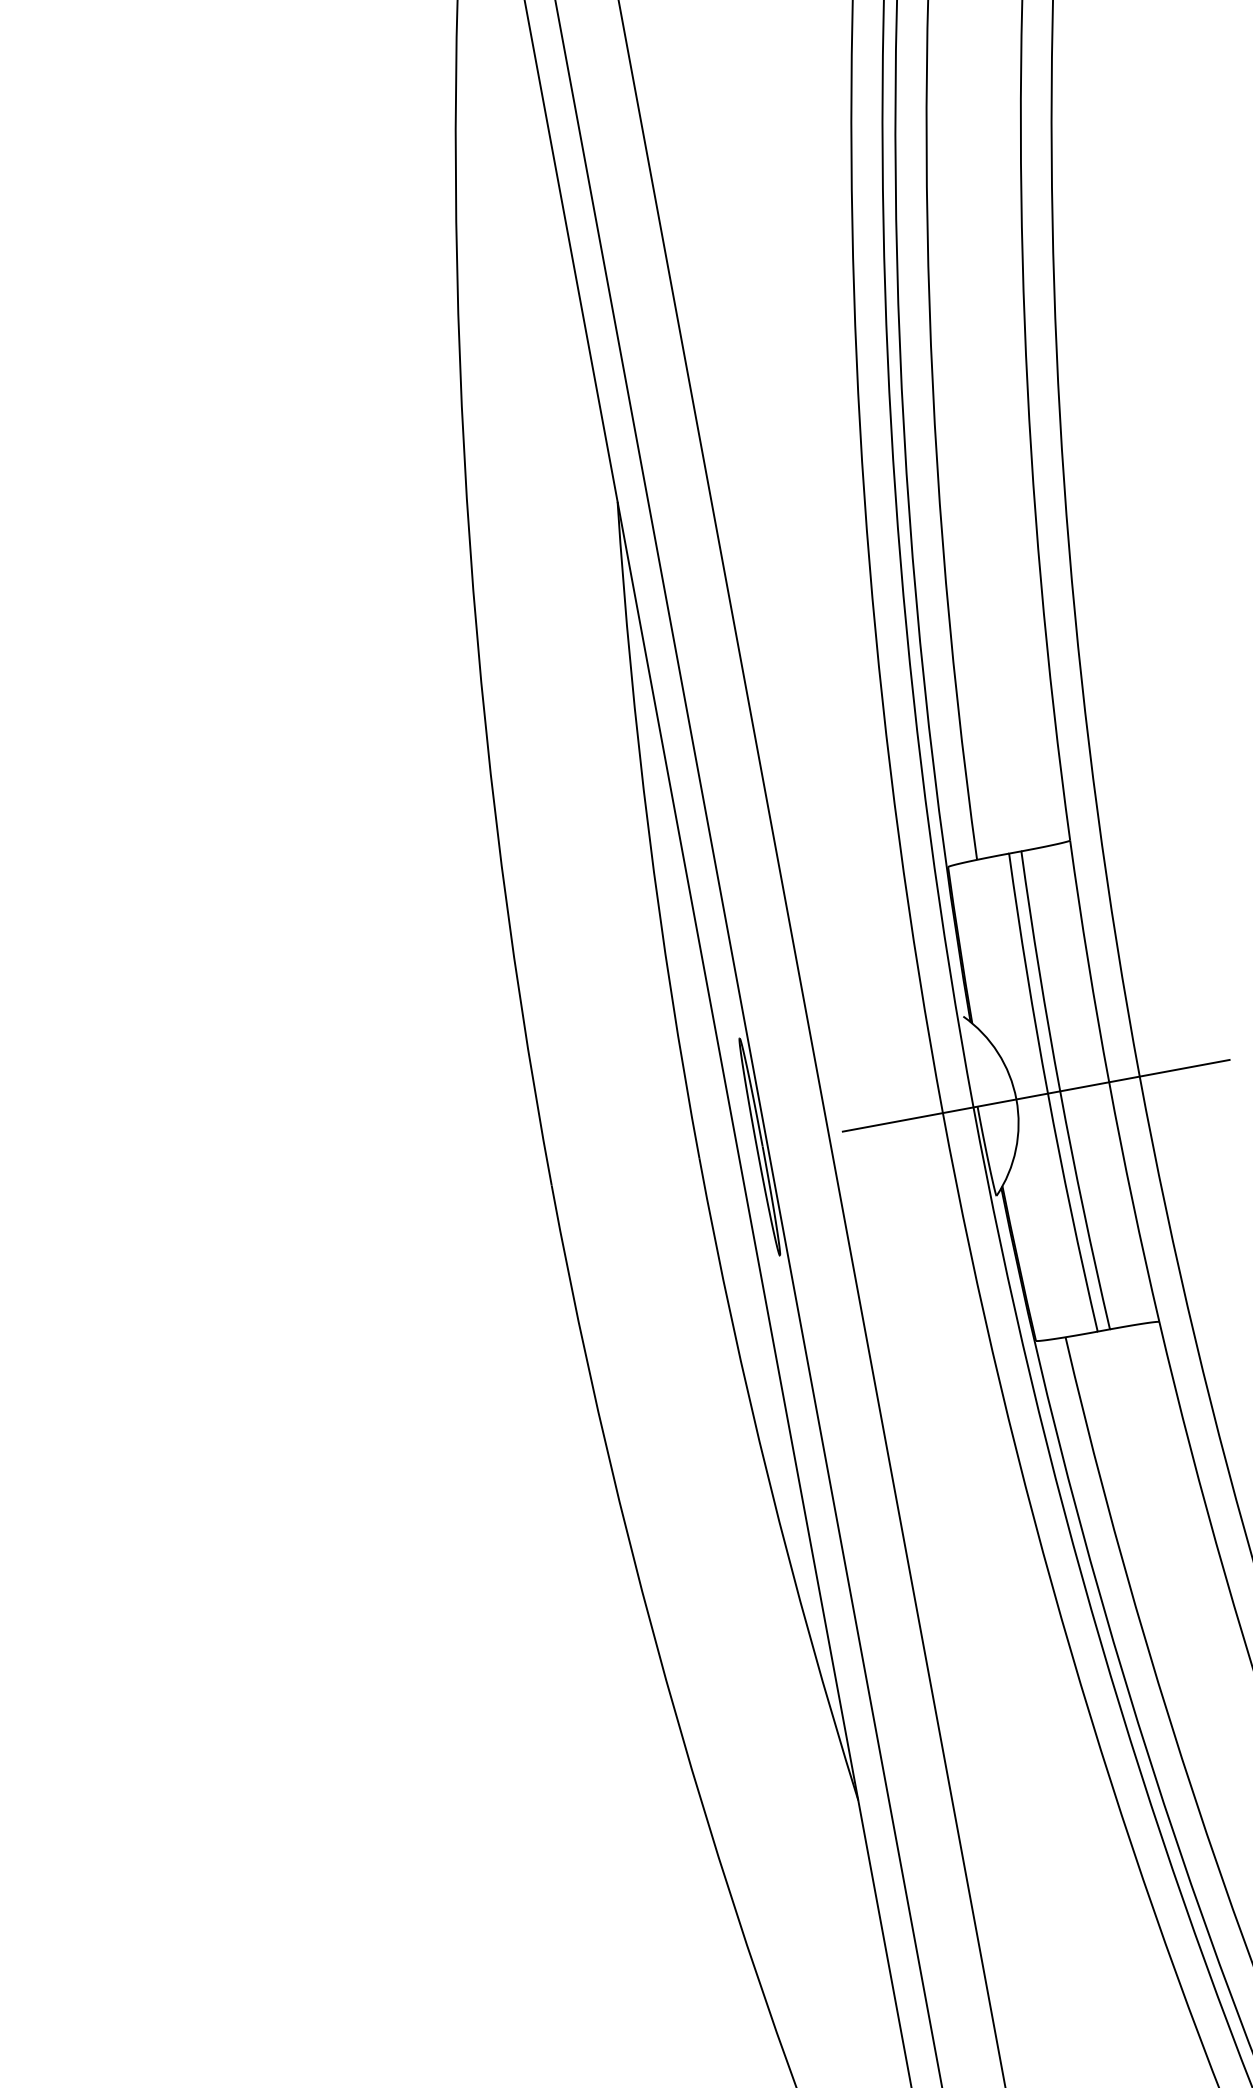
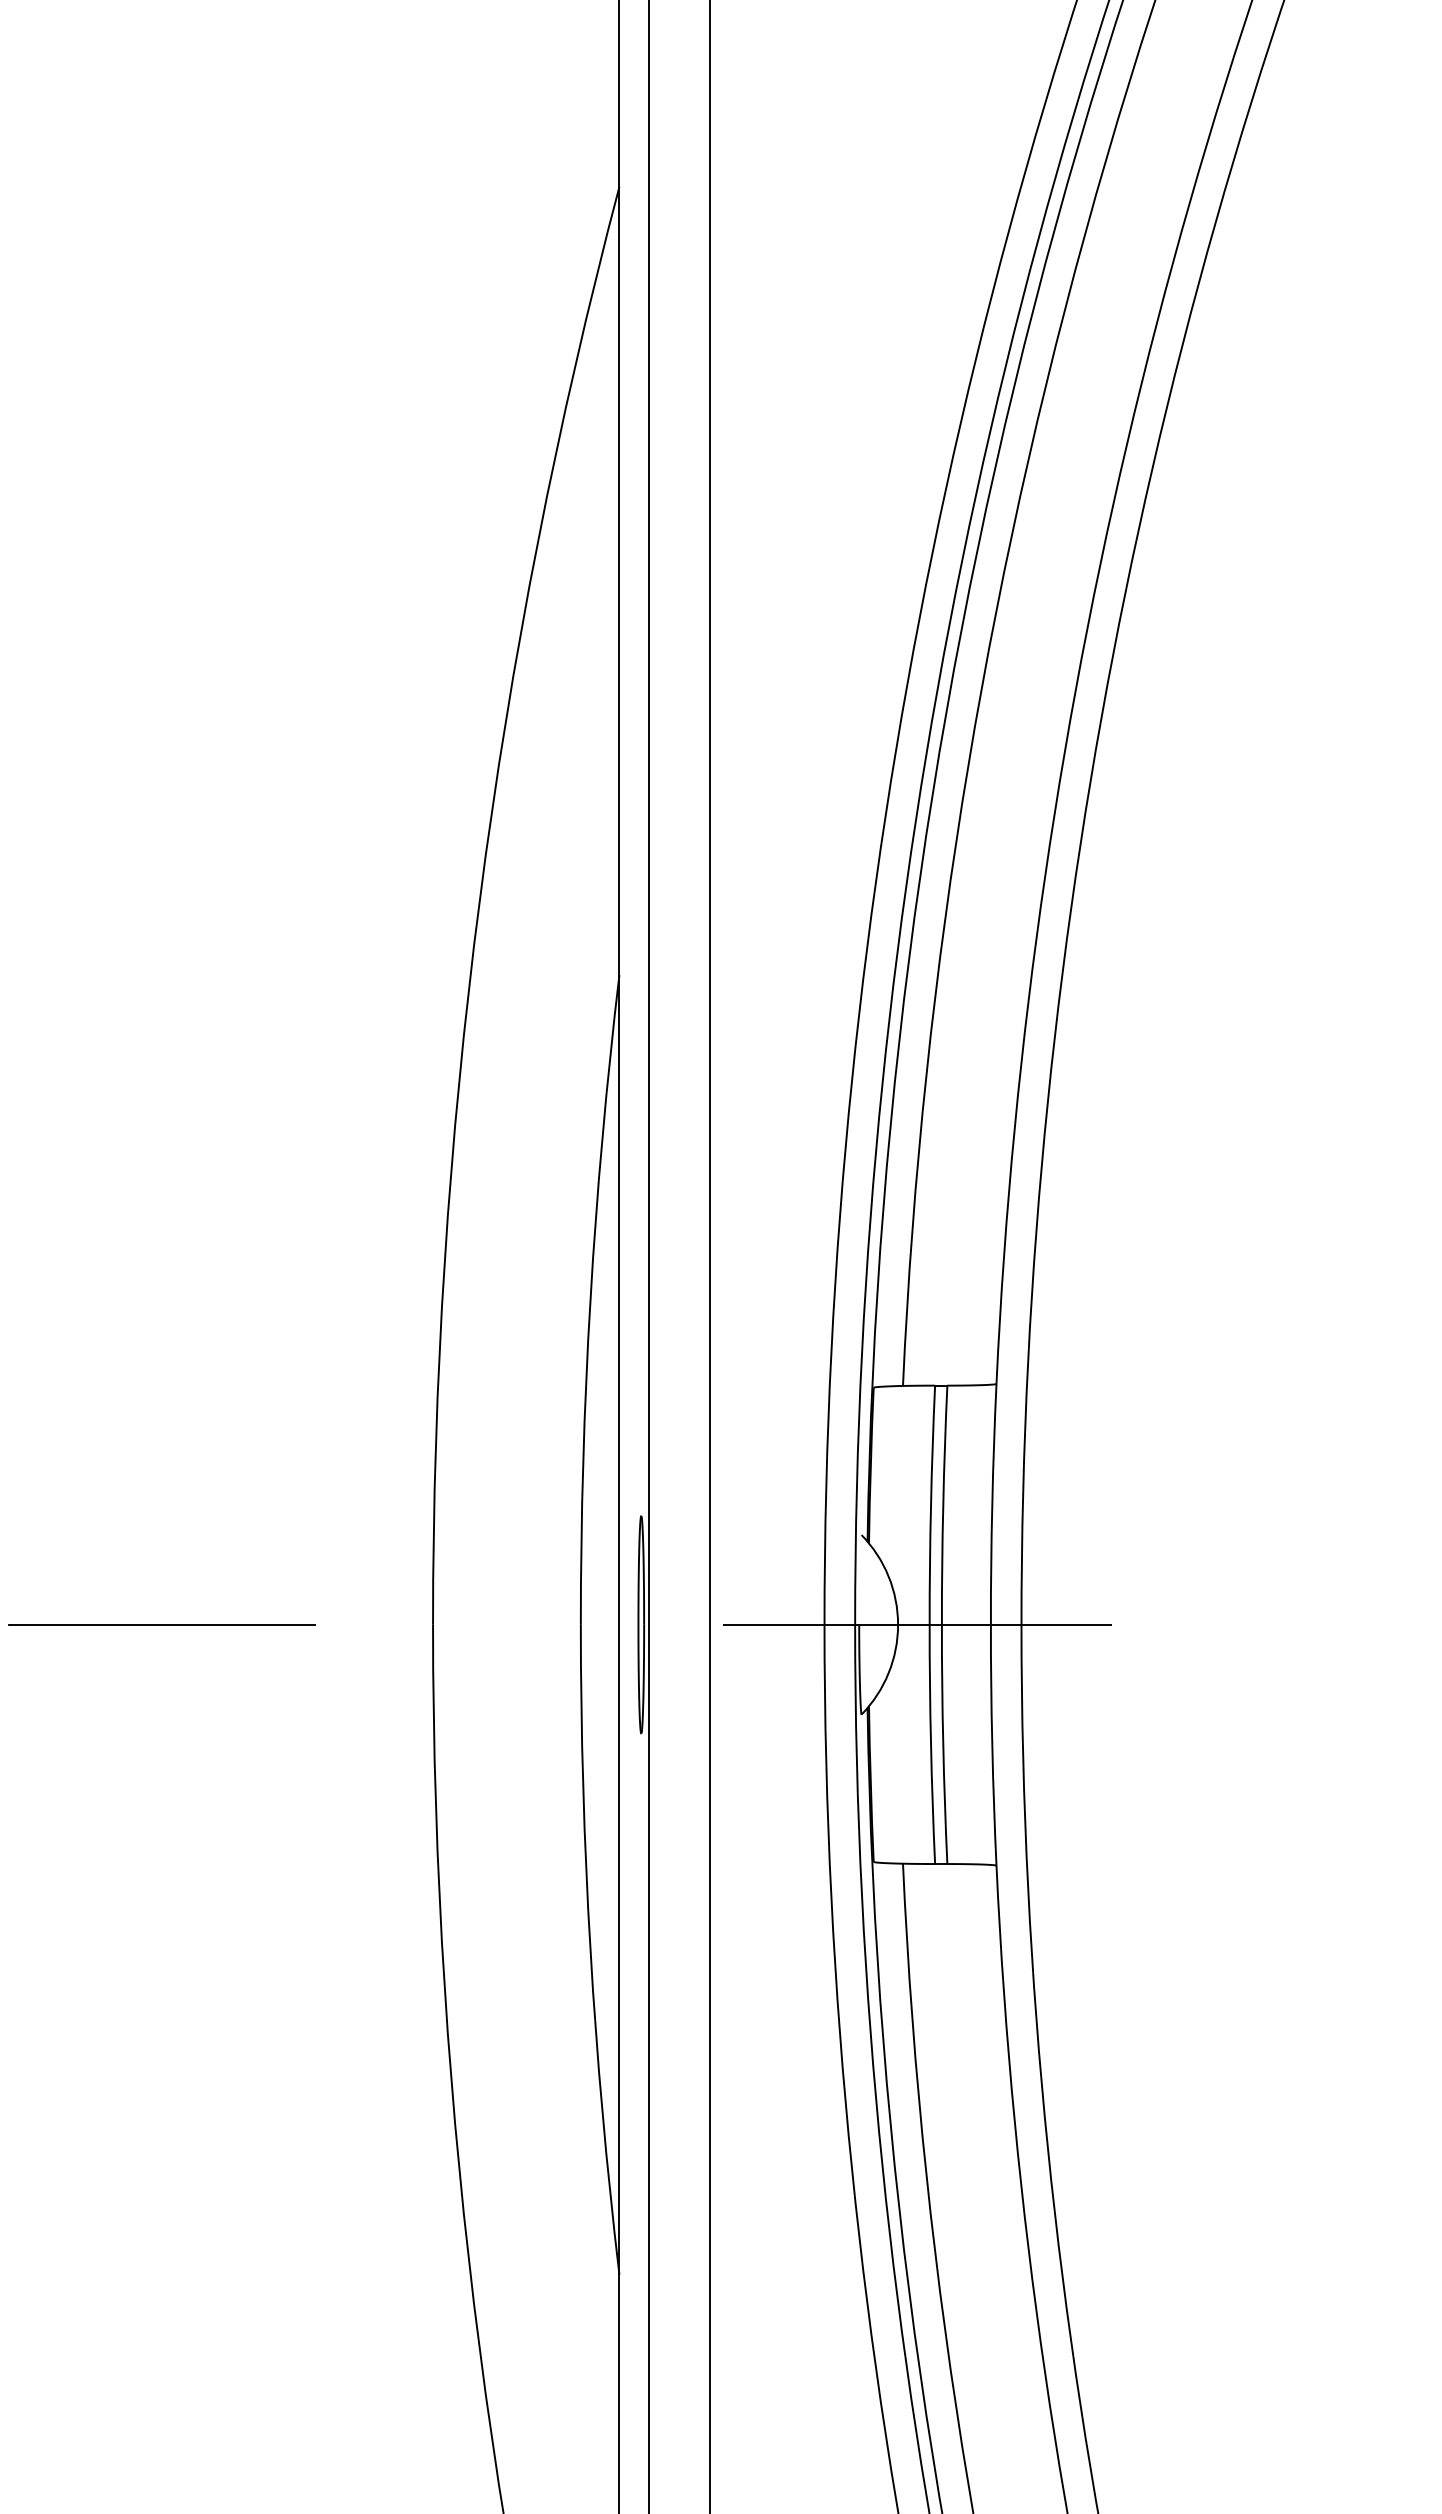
line: (281, 1235) -> (162, 1624), added

